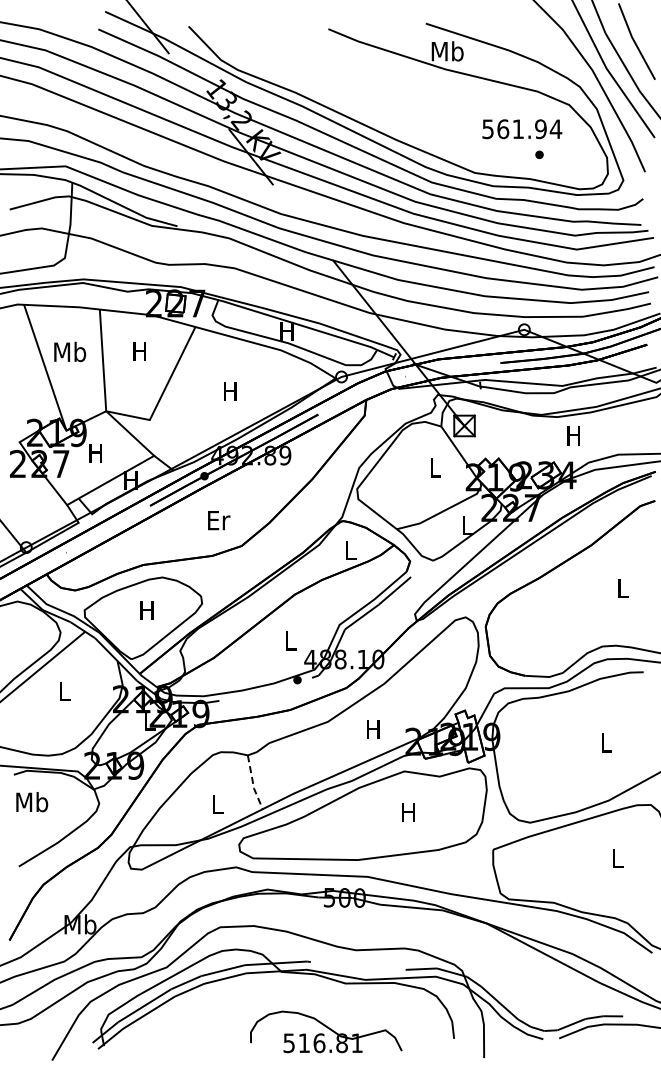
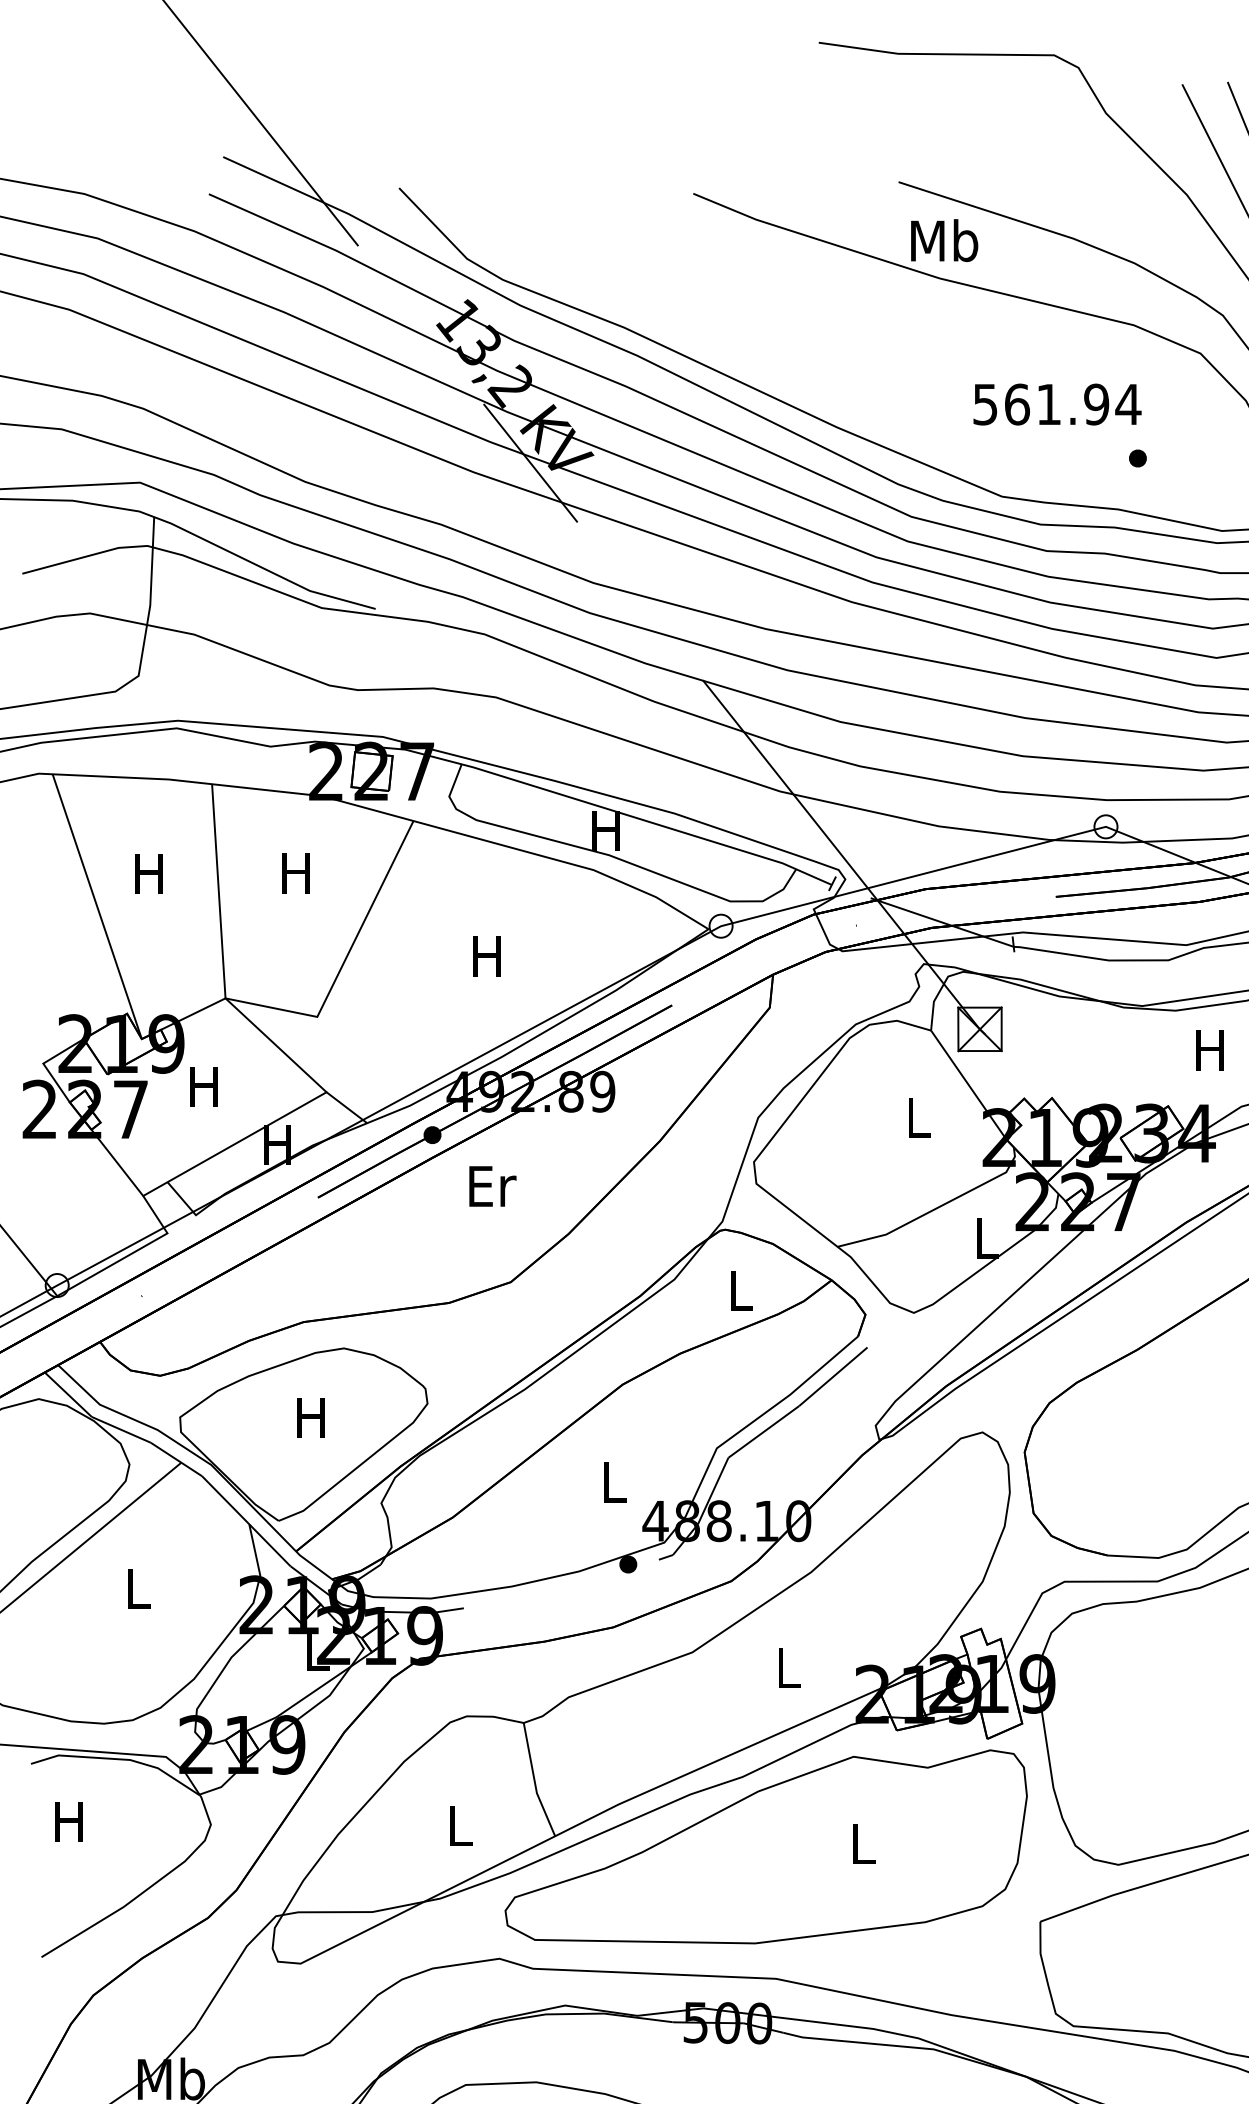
text: (522, 129) -> (1057, 405), moved
text: (70, 351) -> (150, 872), Mb -> H
text: (219, 520) -> (493, 1186), moved
text: (373, 729) -> (788, 1668), H -> L
line: (253, 783) -> (535, 1782), dashed -> solid
text: (32, 802) -> (70, 1822), Mb -> H
text: (408, 812) -> (862, 1843), H -> L

